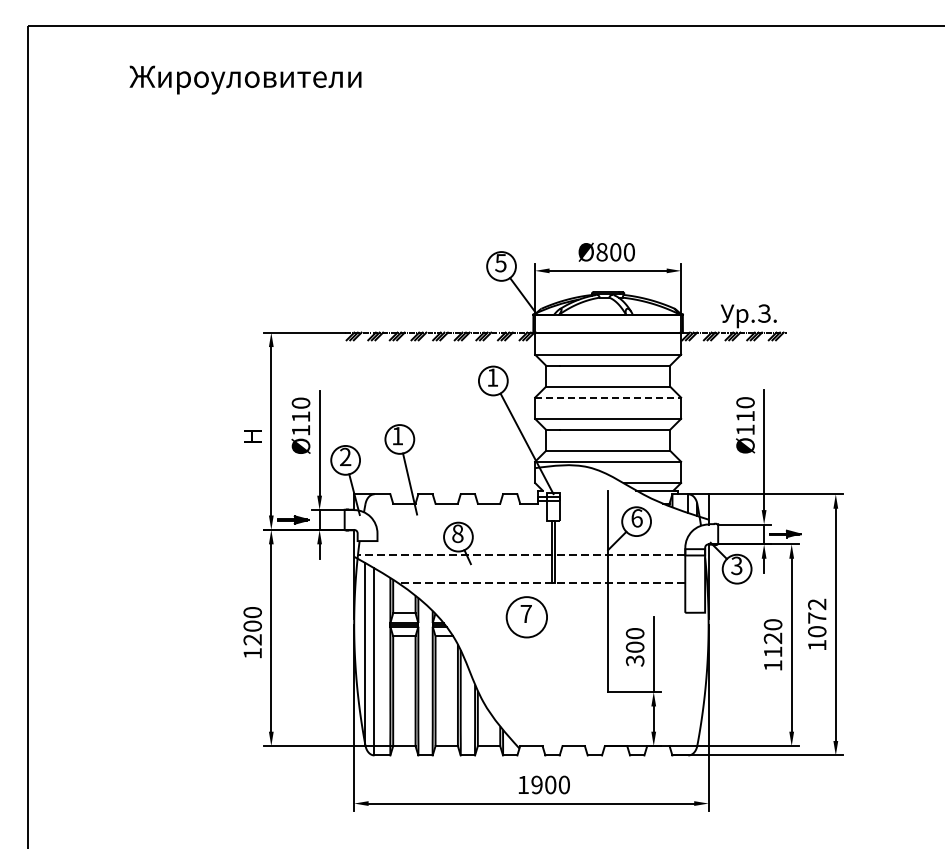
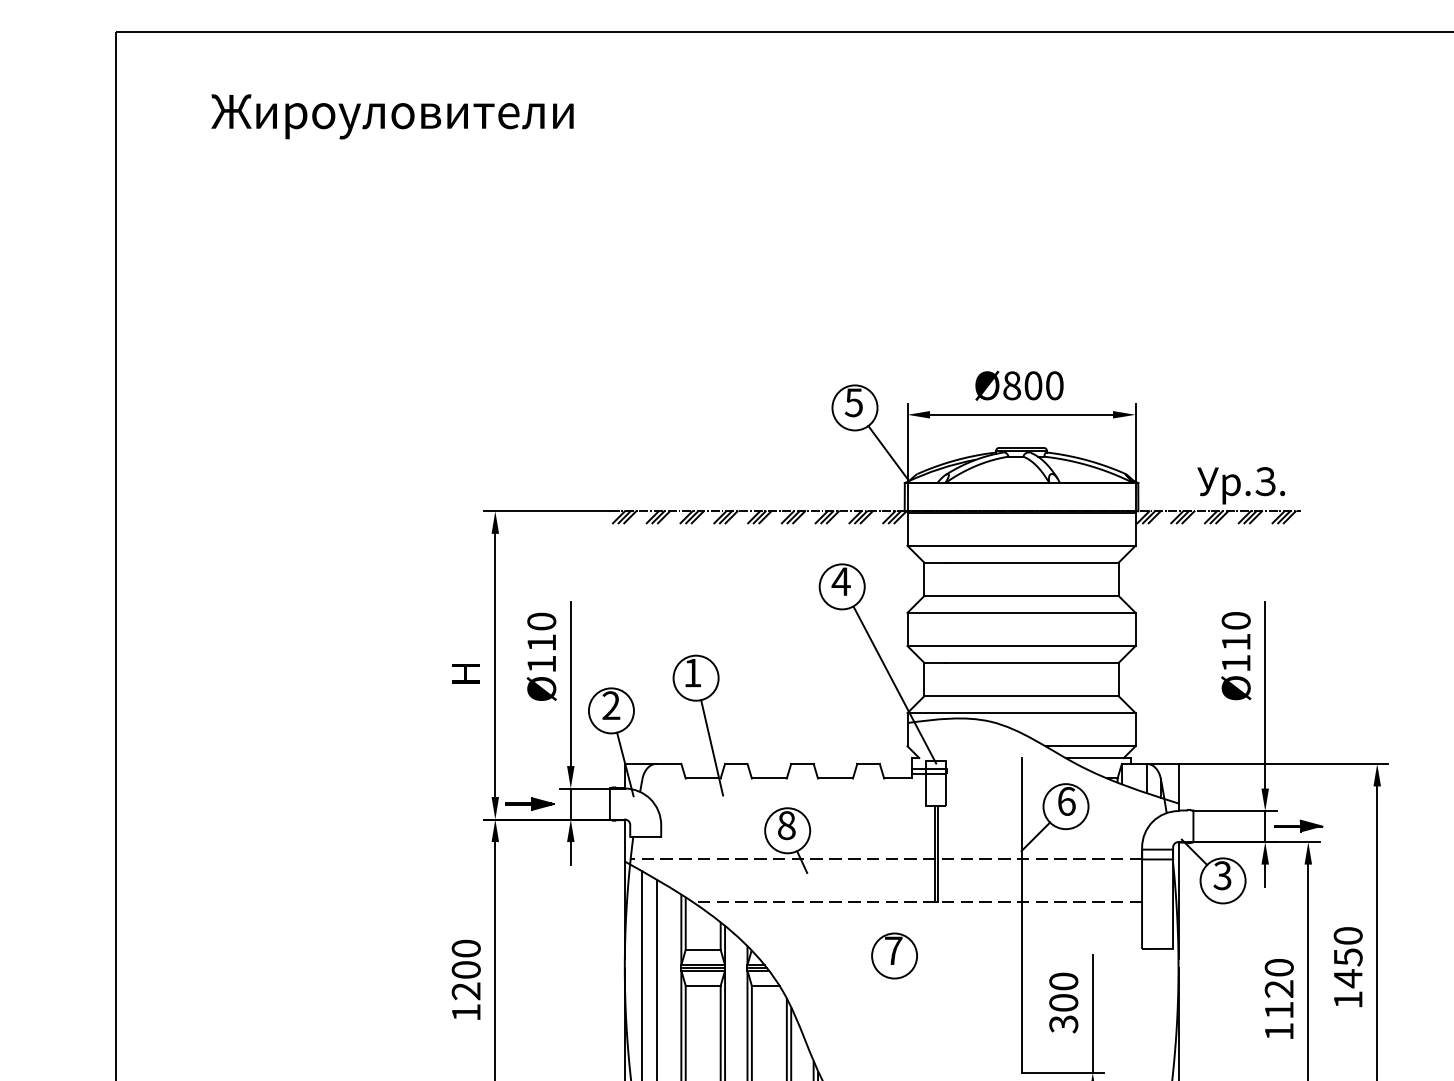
text: (245, 79) -> (392, 115), moved
text: (492, 377) -> (840, 581), 1 -> 4
line: (608, 397) -> (1022, 612), dashed -> solid
circle: (526, 616) -> (893, 954), size x0.71
text: (817, 617) -> (1348, 956), 1072 -> 1450

